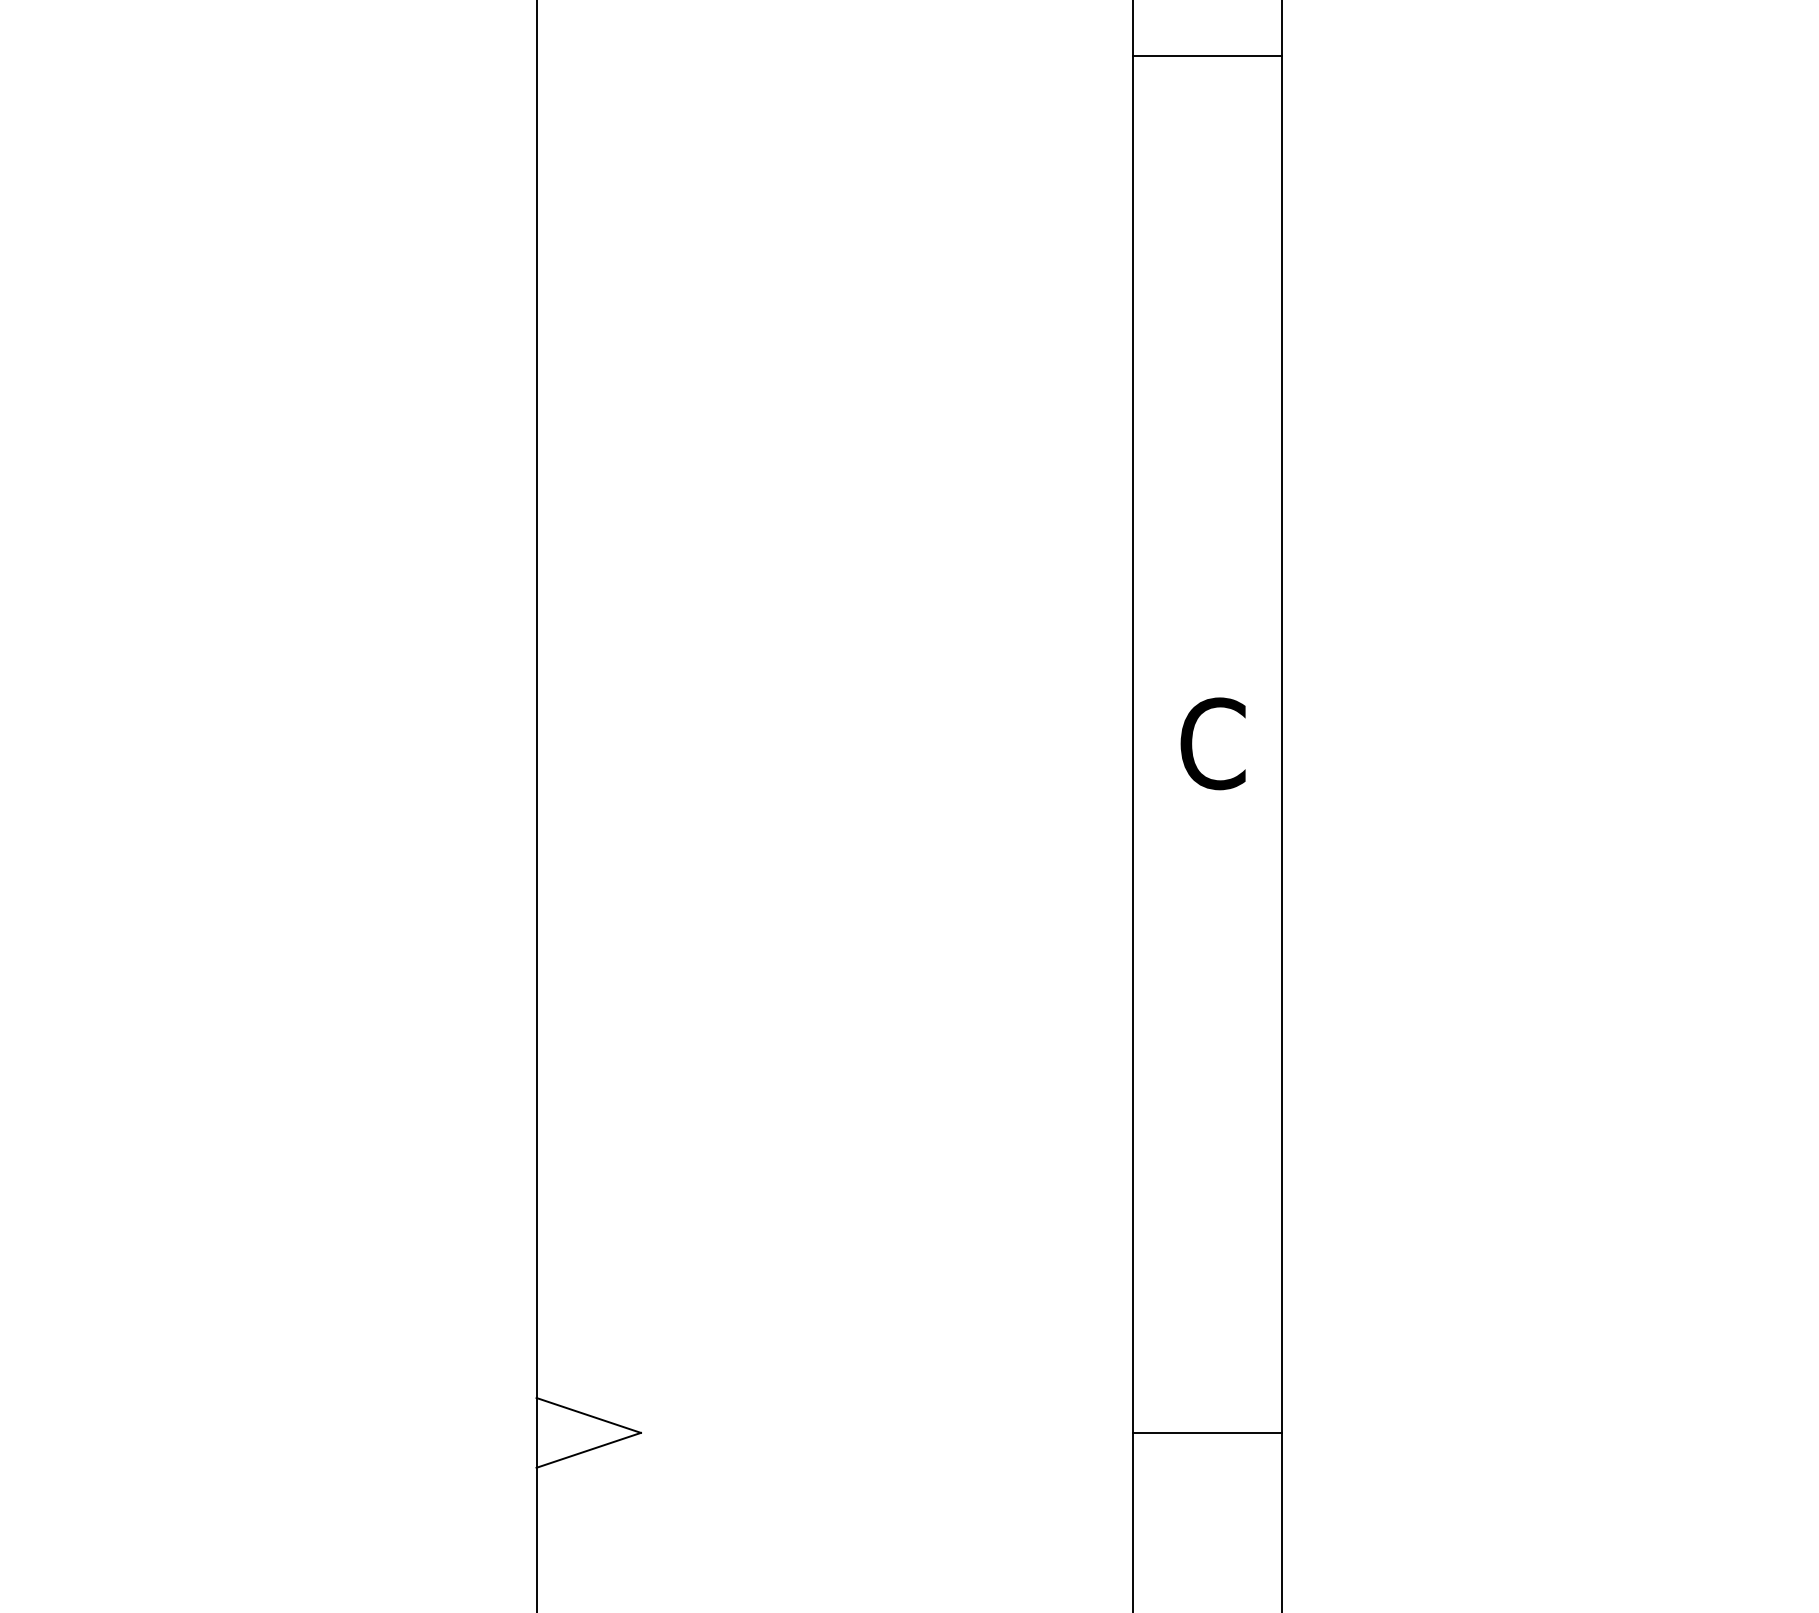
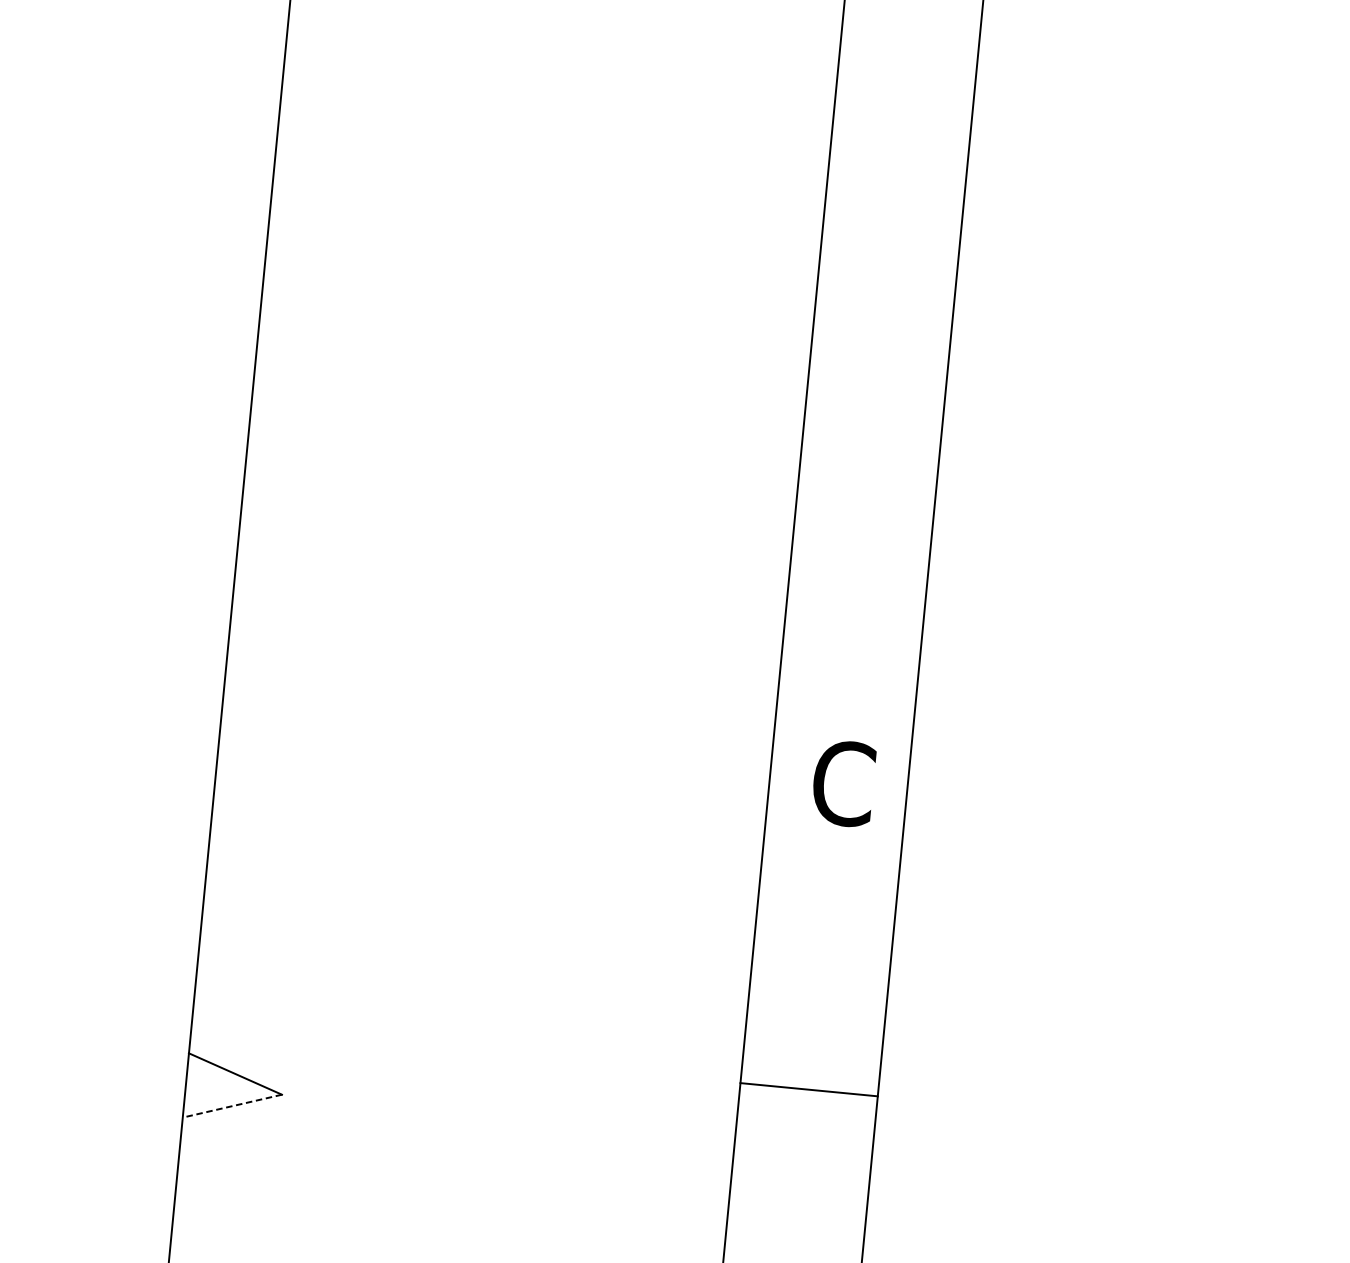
text: (1212, 743) -> (842, 783), moved
line: (1207, 1432) -> (808, 1089), moved
line: (588, 1450) -> (232, 1106), solid -> dashed

